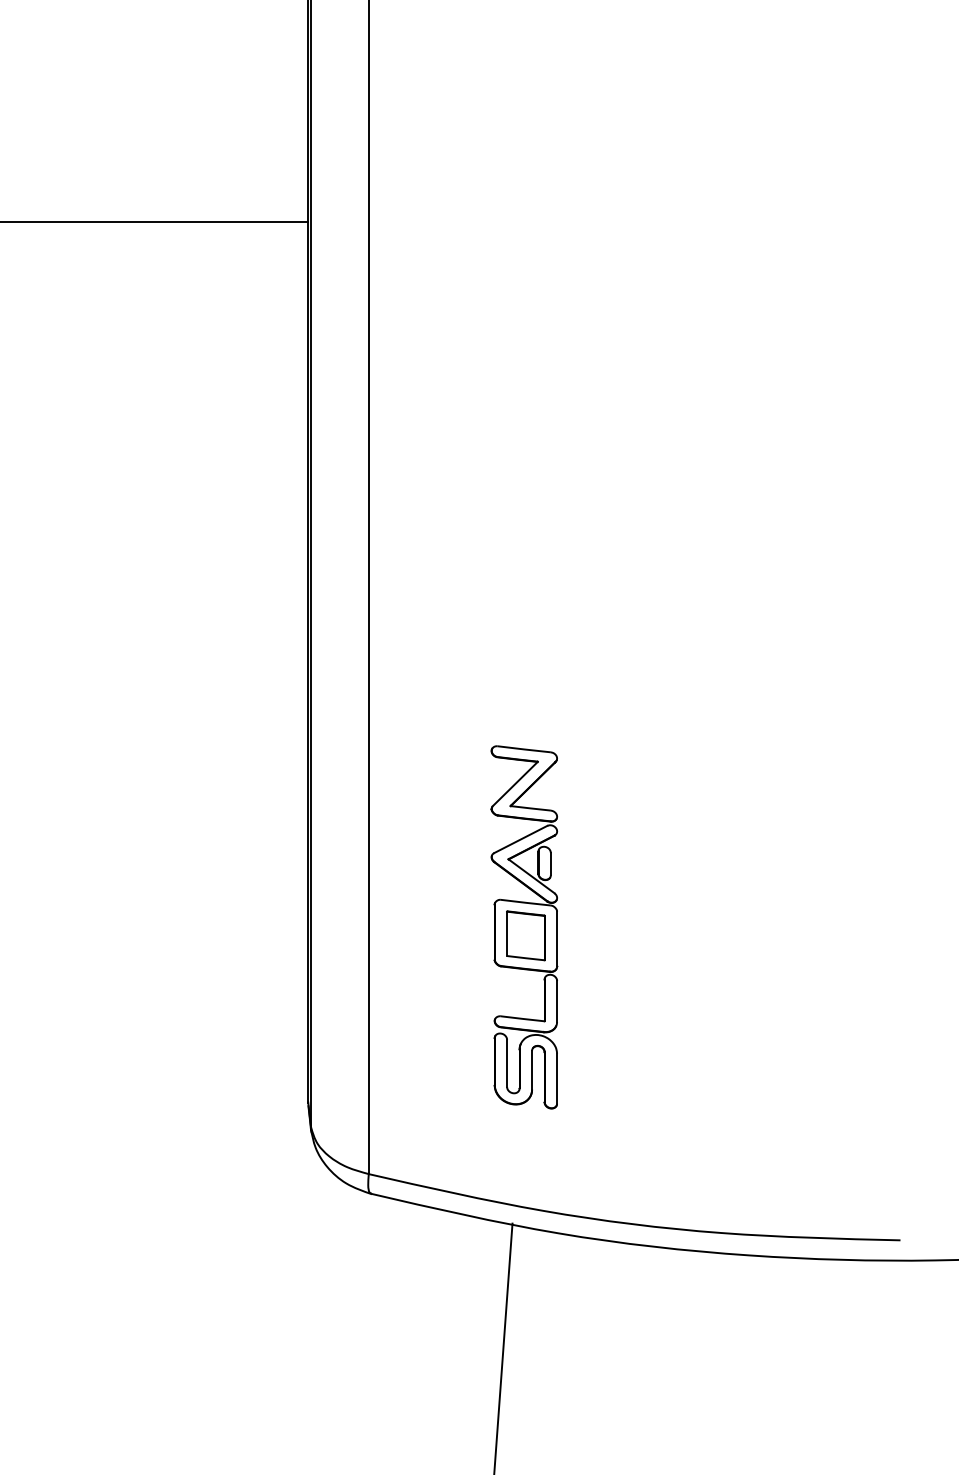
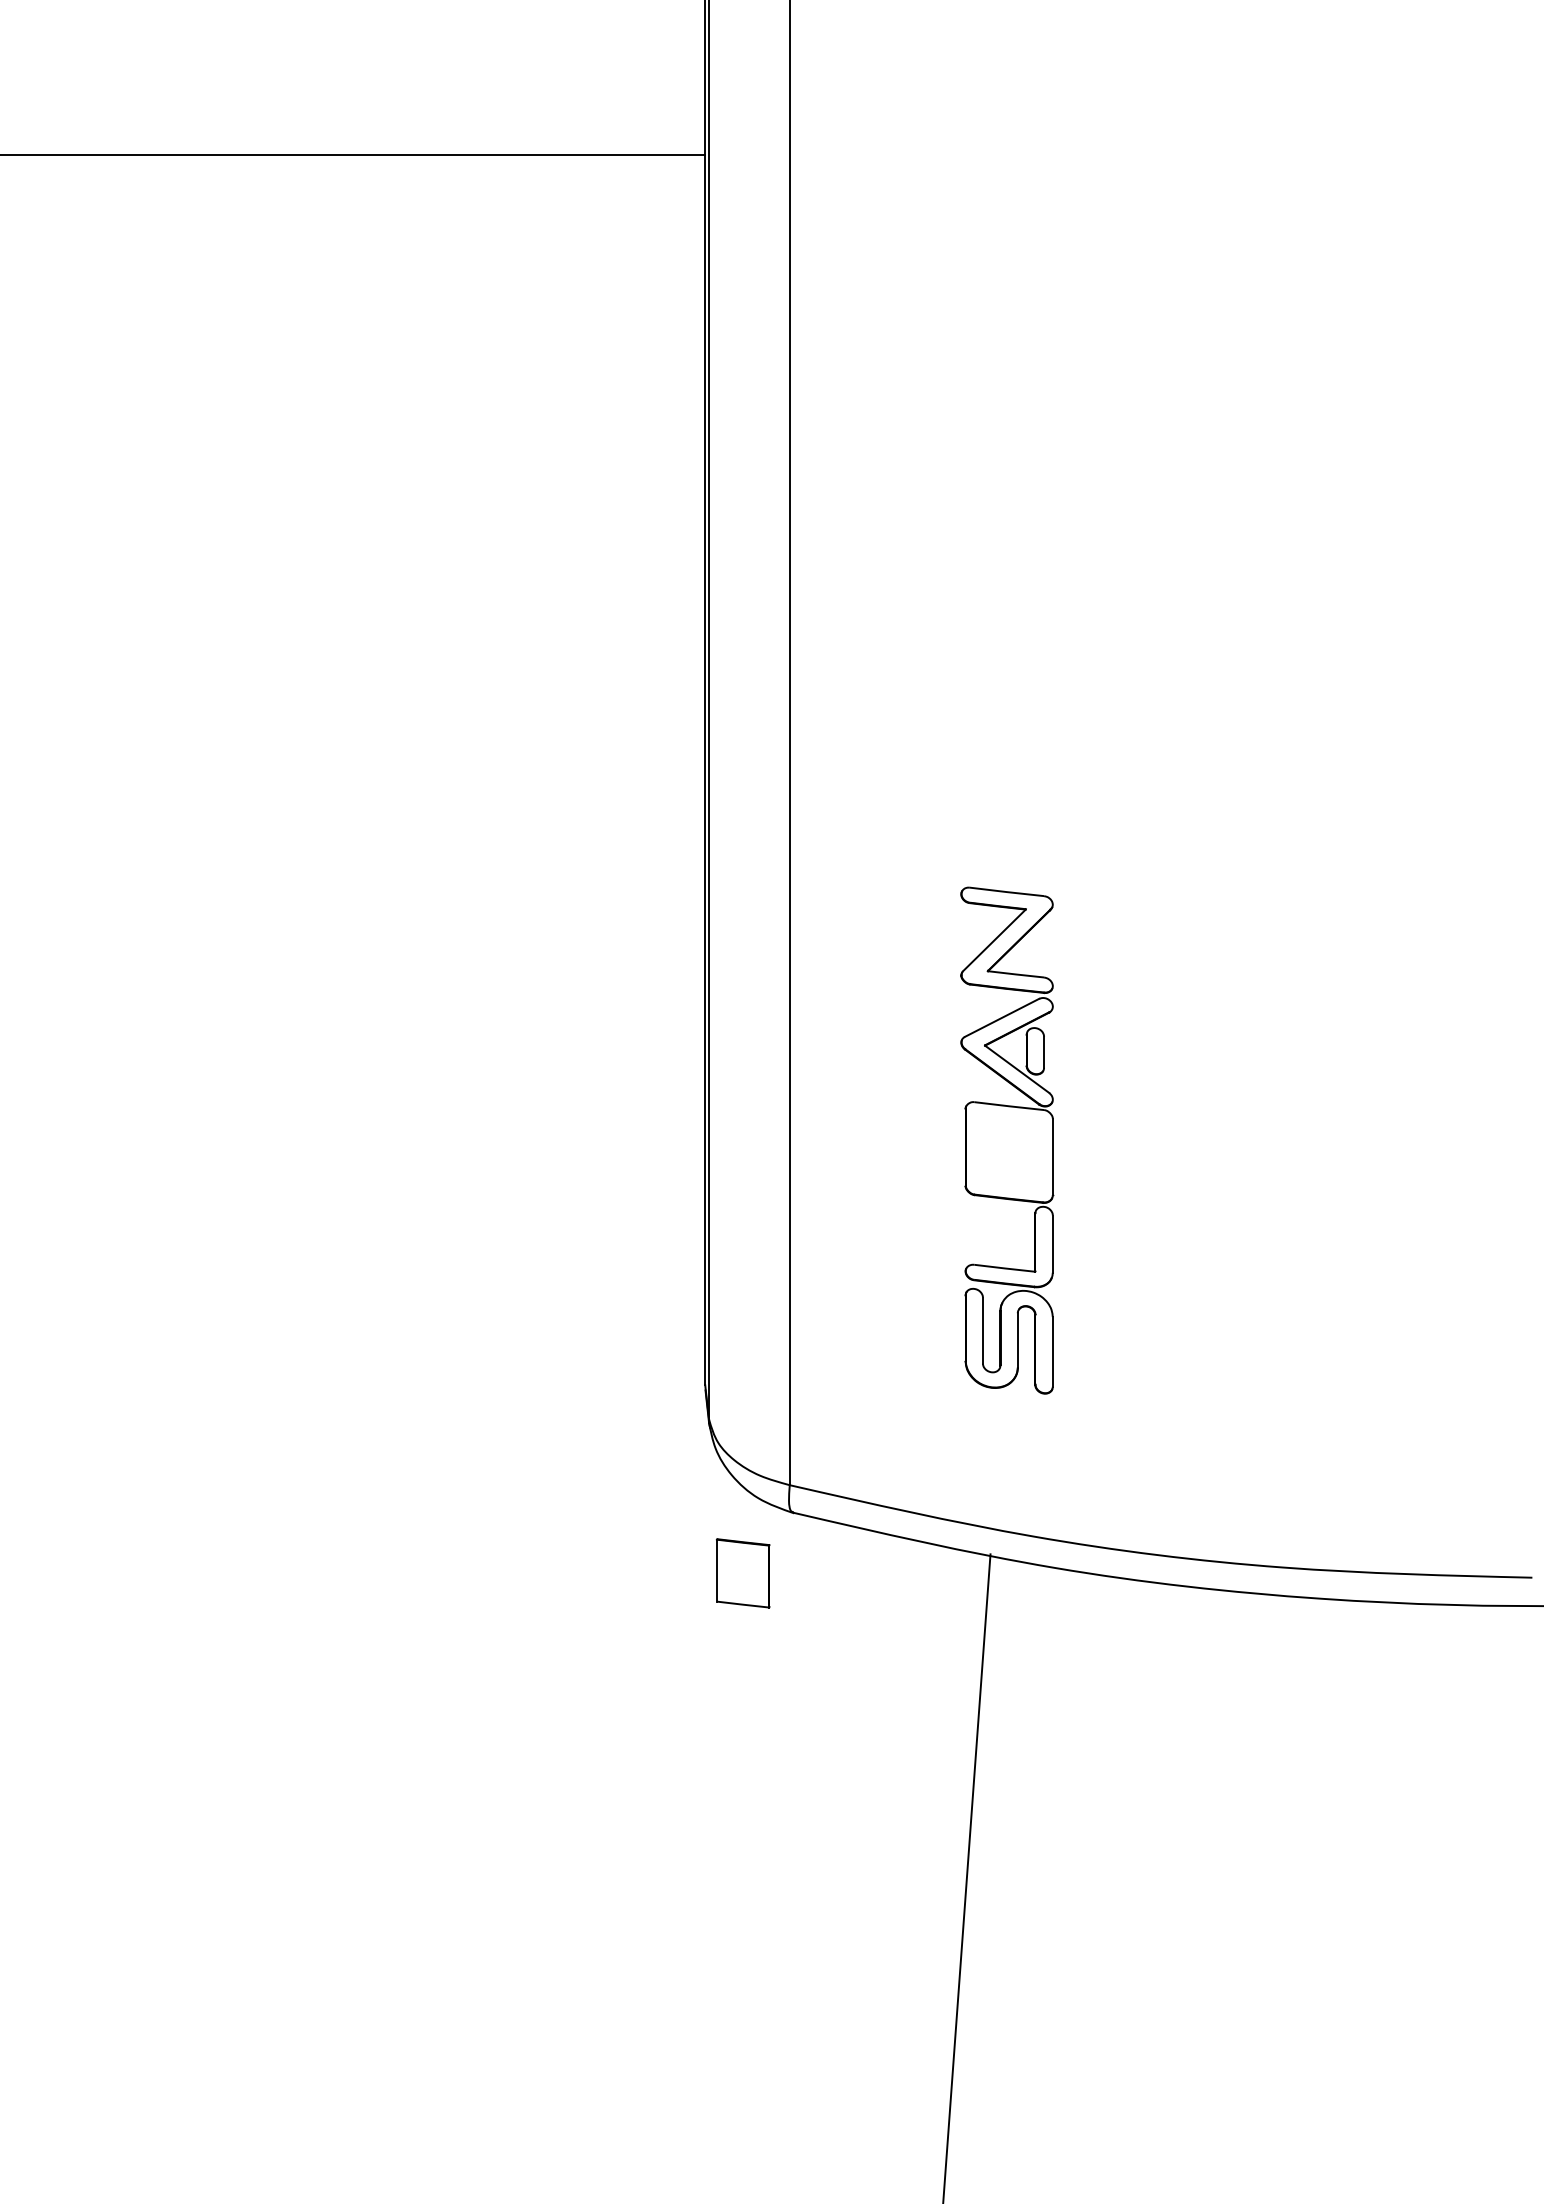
part: (526, 935) -> (743, 1573), moved

